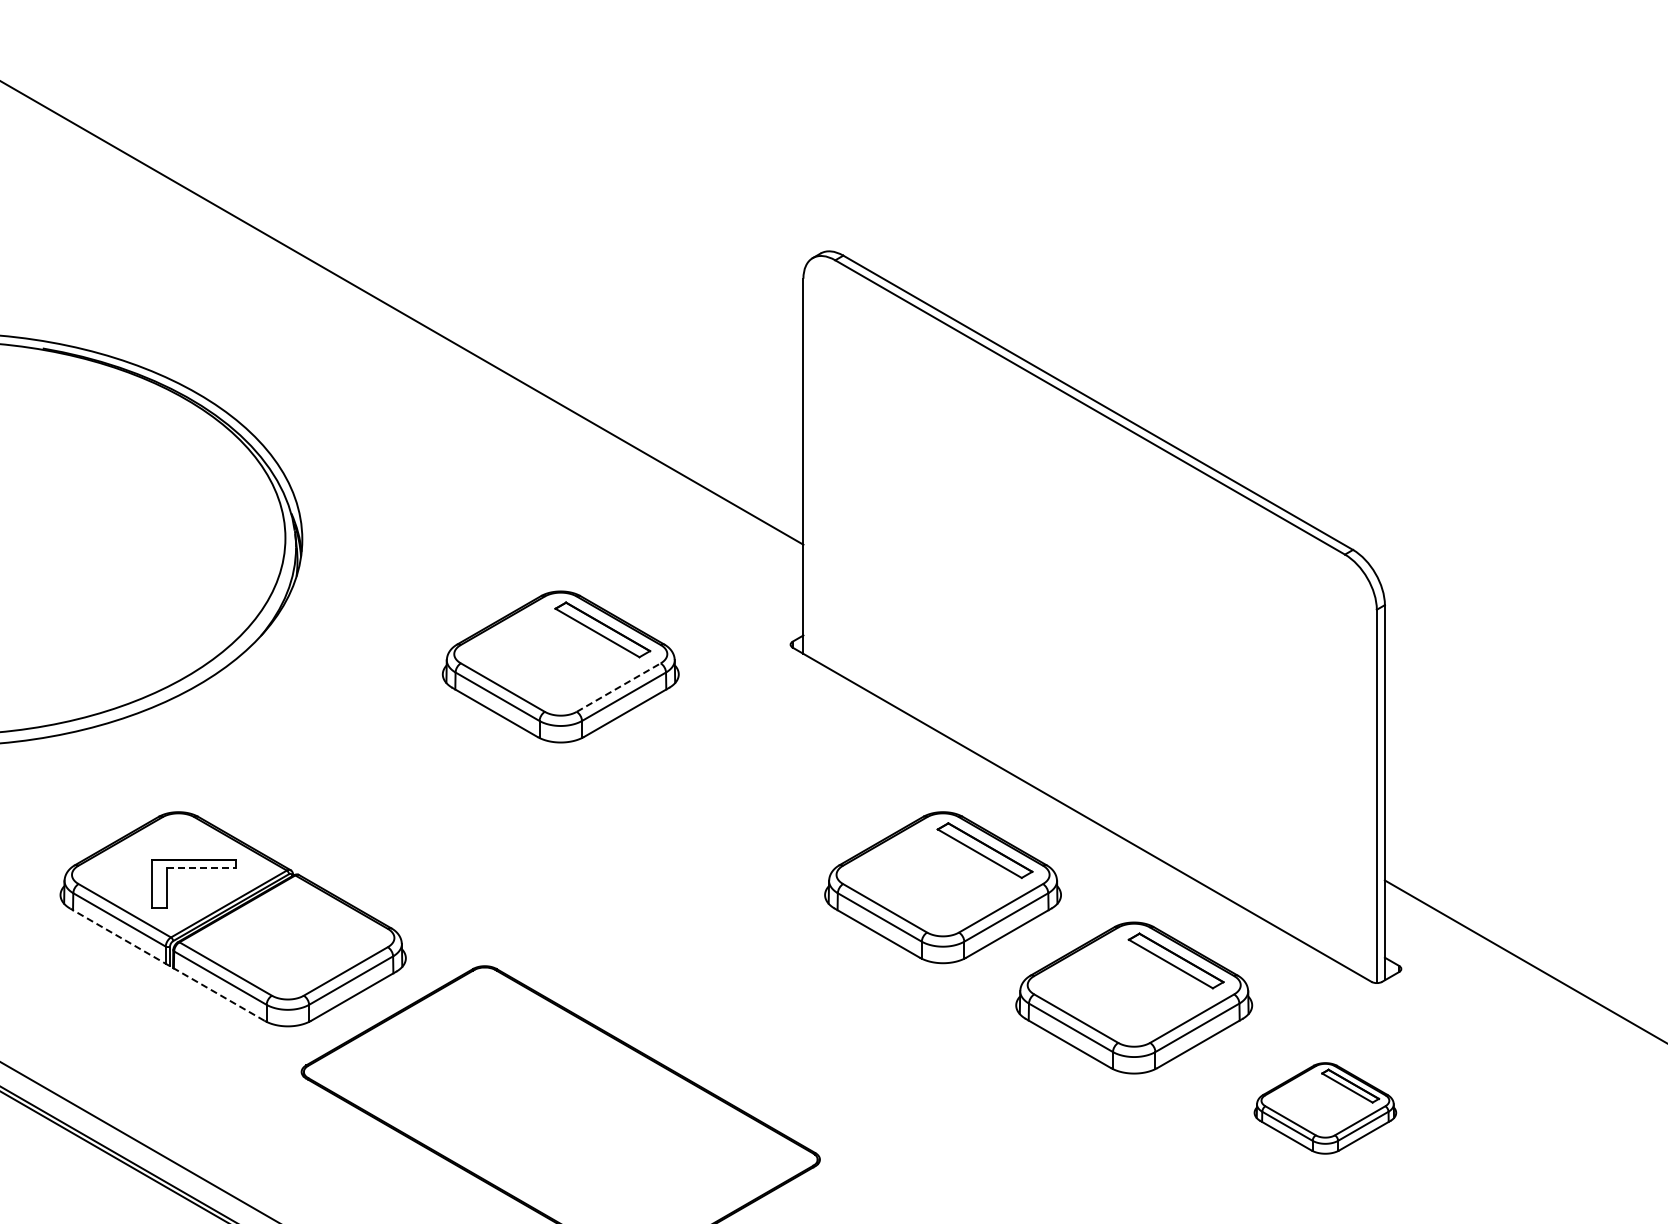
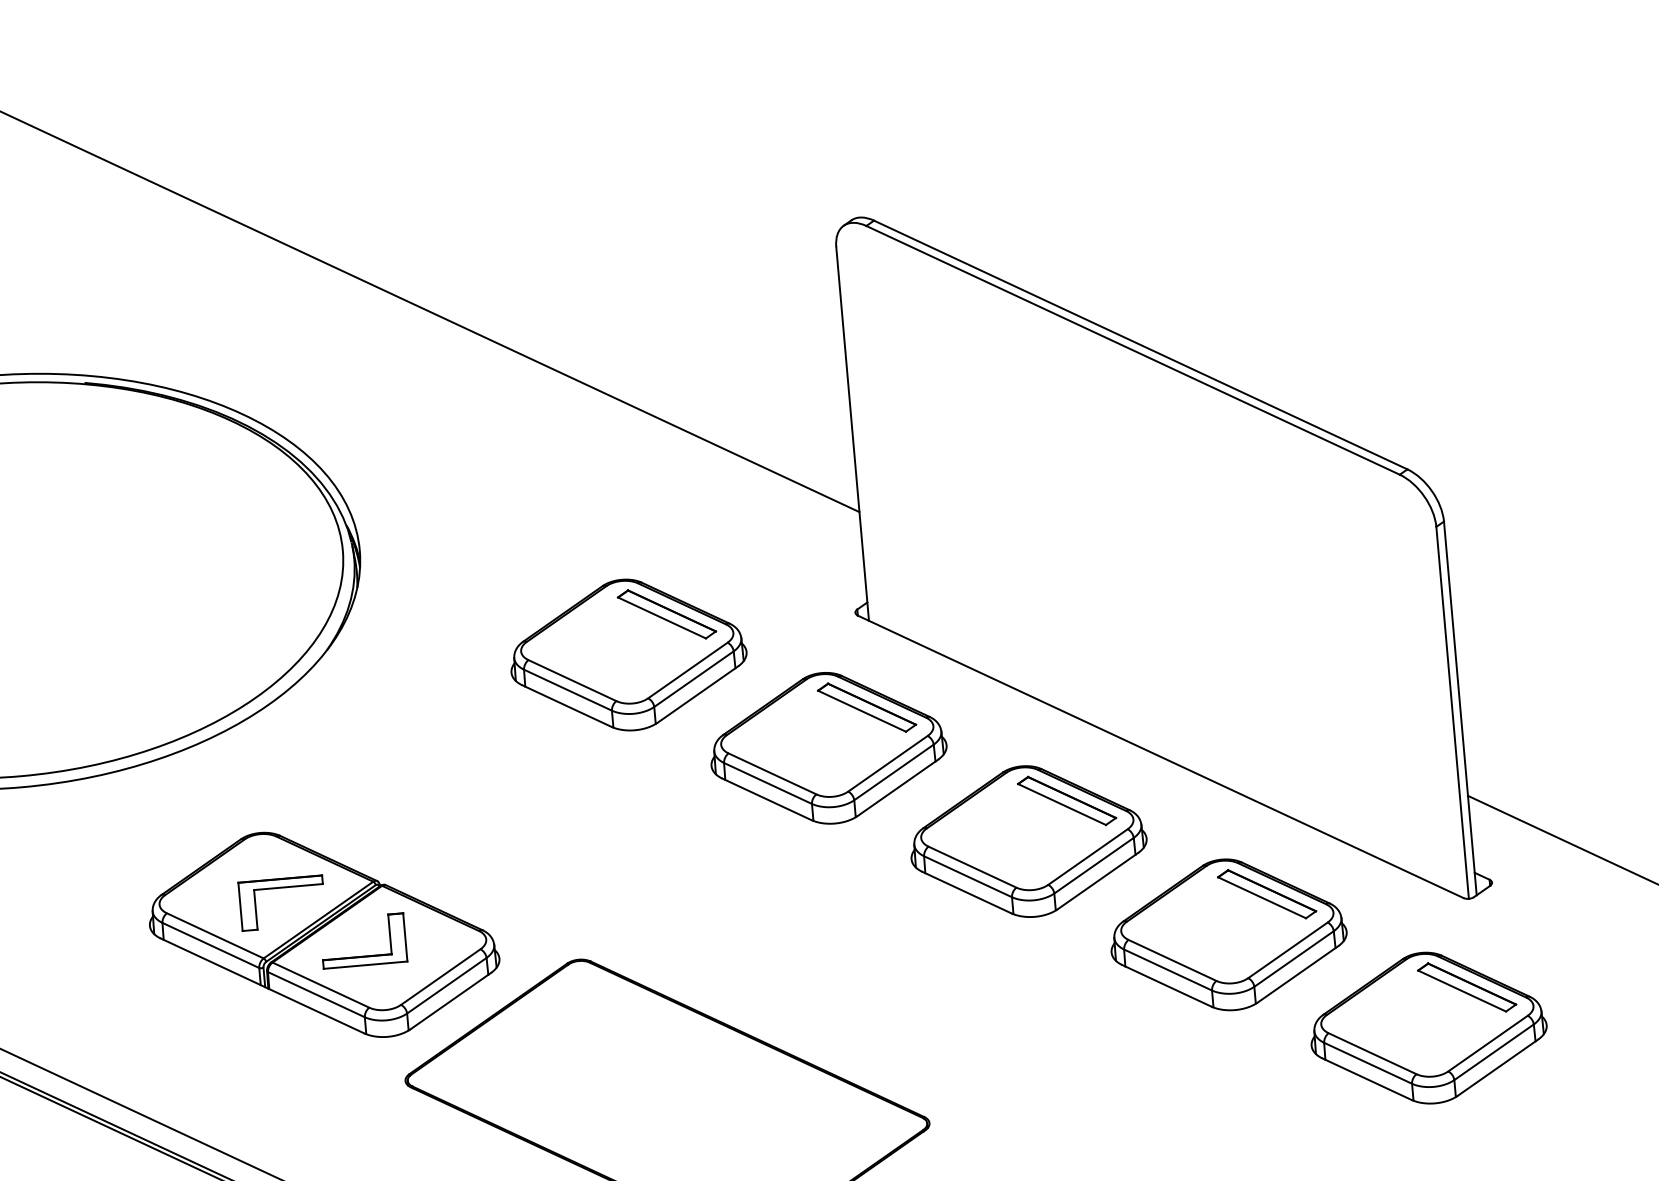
line: (619, 687) -> (688, 670), dashed -> solid
part: (751, 776) -> (827, 747), added
line: (202, 868) -> (289, 887), dashed -> solid
part: (271, 943) -> (364, 955), added
line: (166, 964) -> (261, 985), dashed -> solid
part: (1325, 1108) -> (1428, 1028), size x1.67

